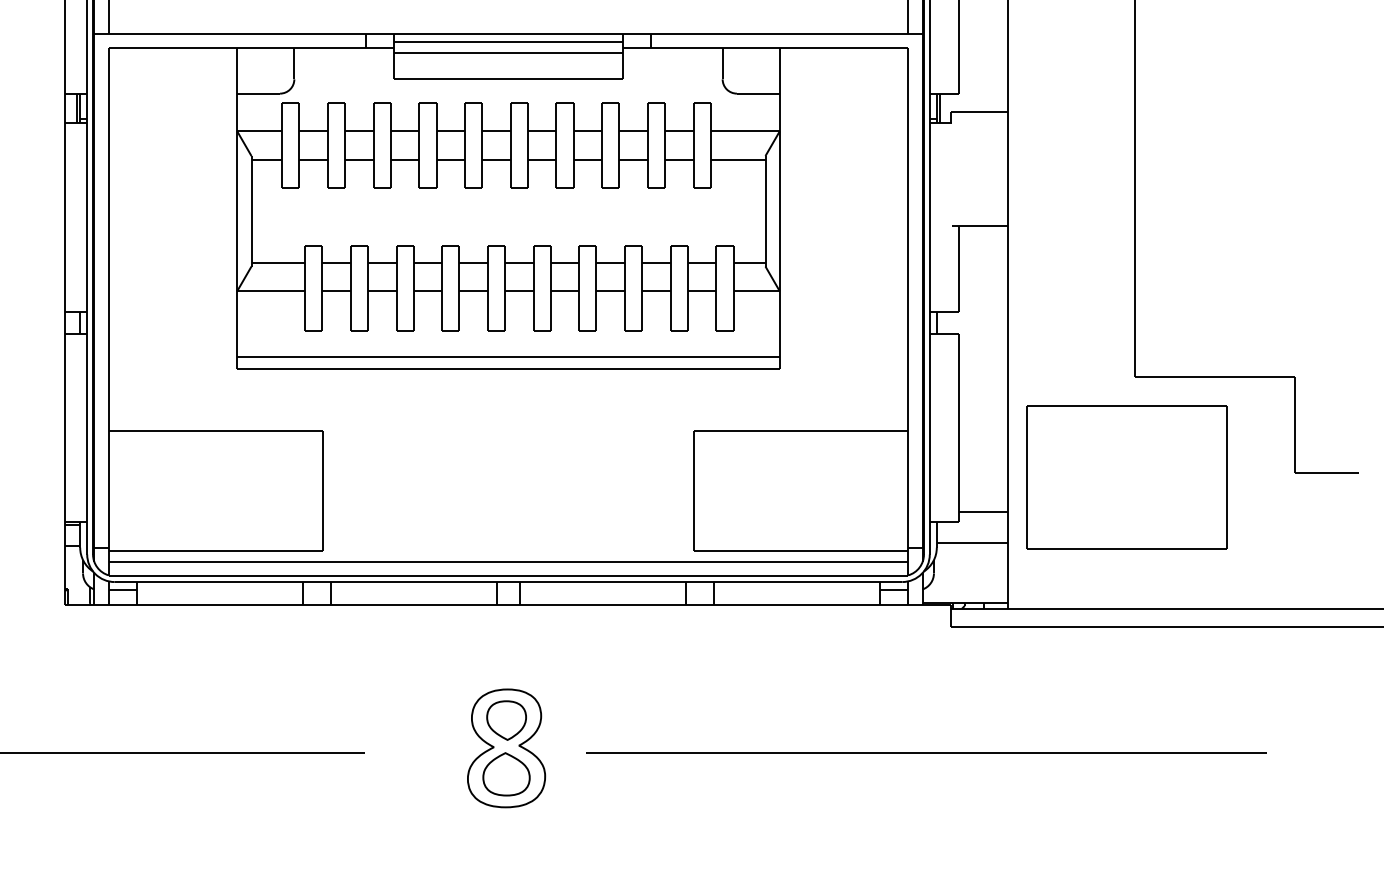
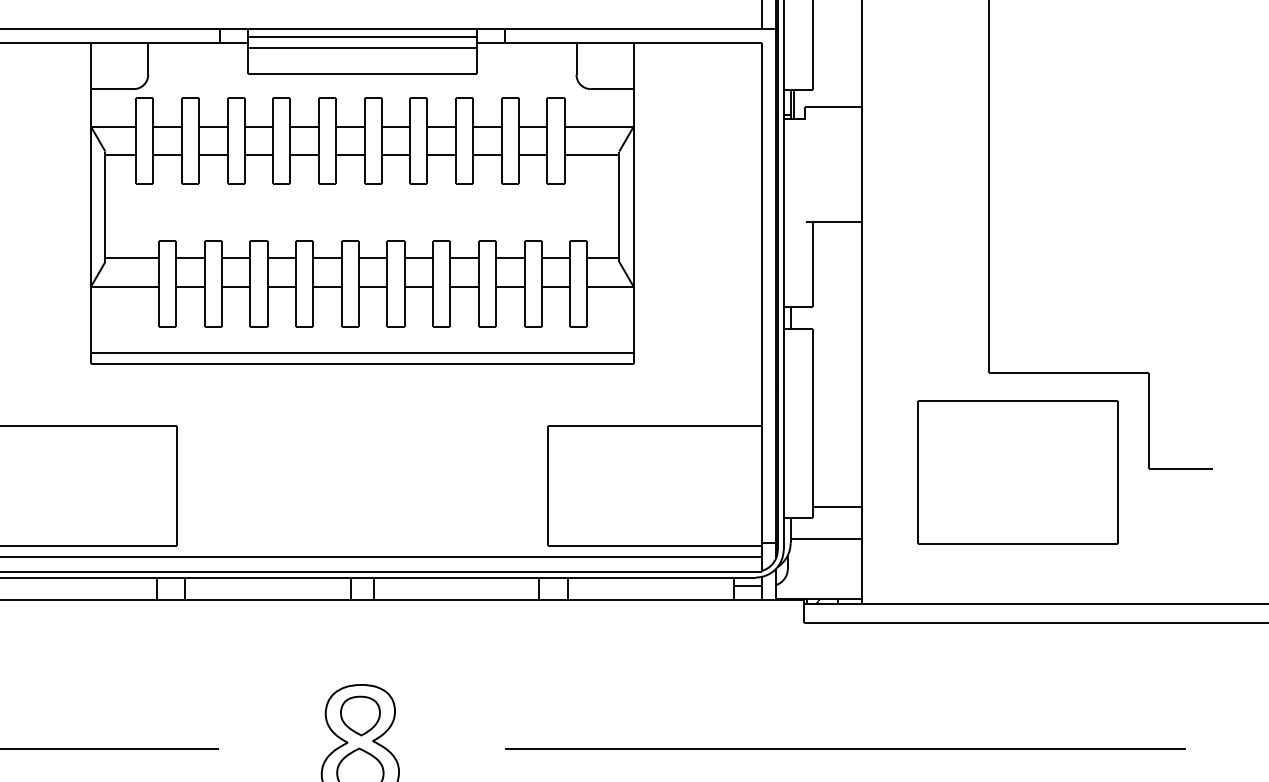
part: (1126, 477) -> (1017, 472), moved
line: (926, 752) -> (845, 747), moved

